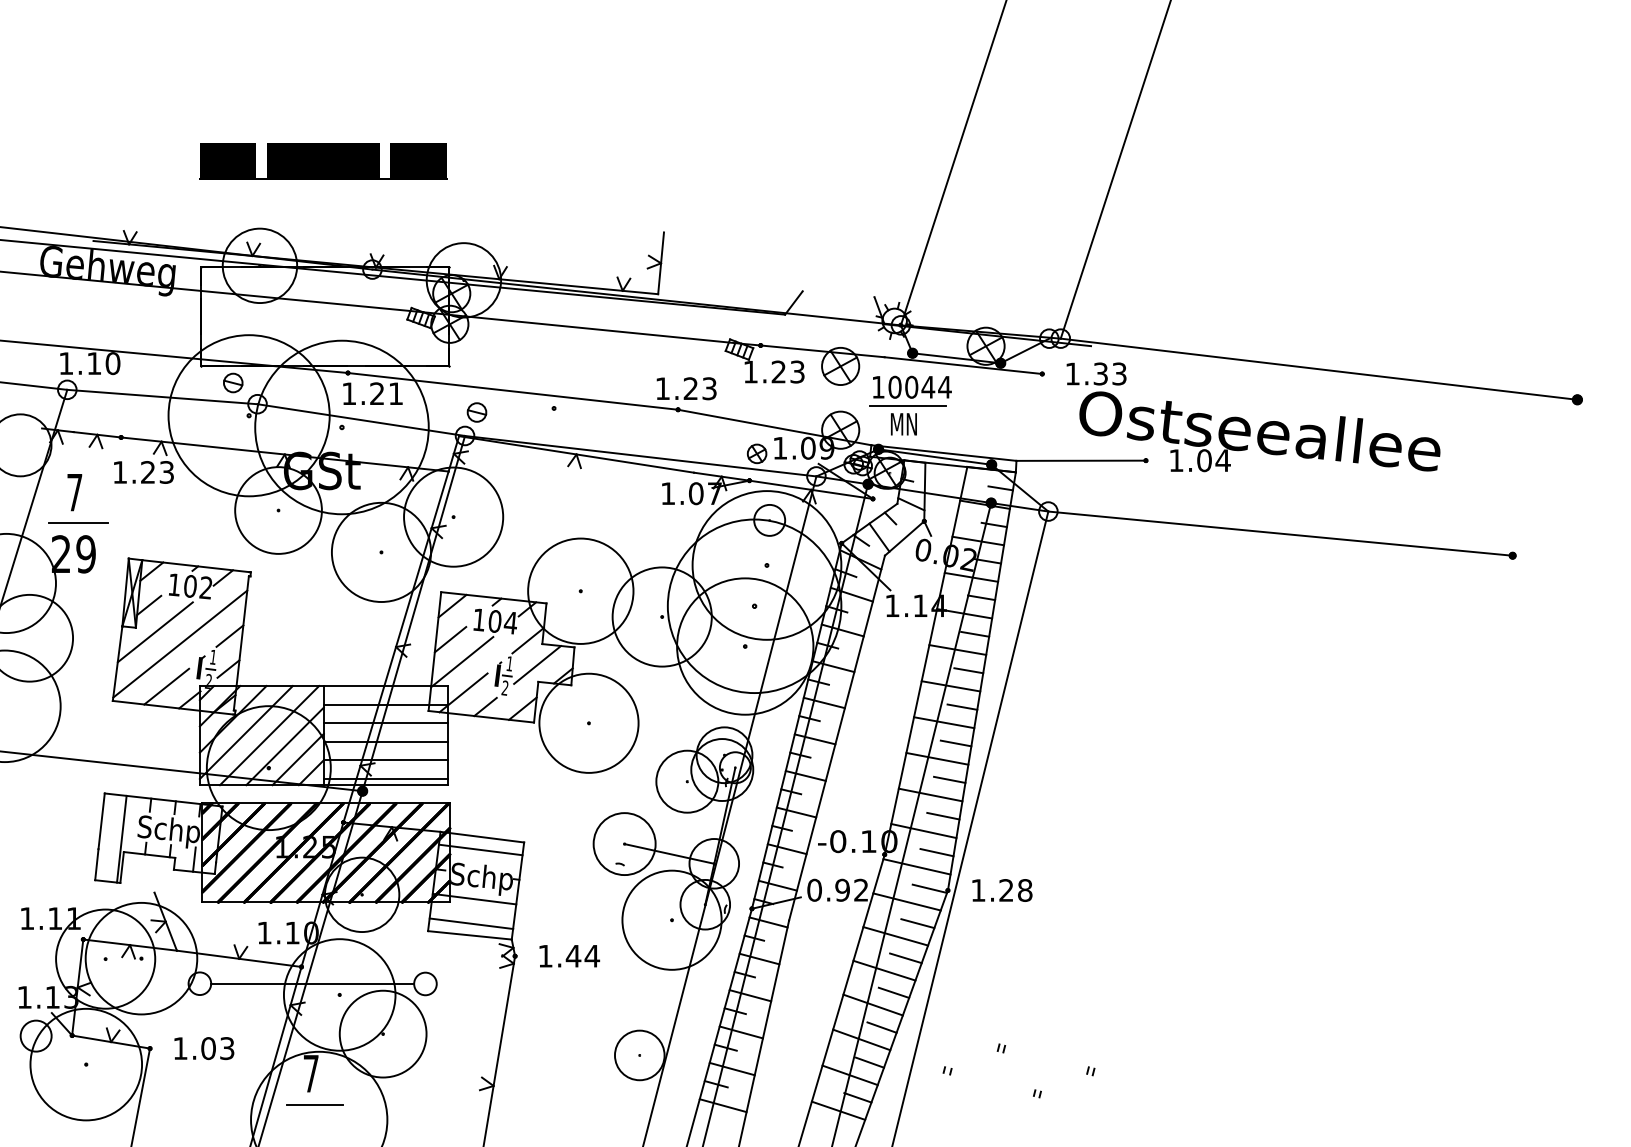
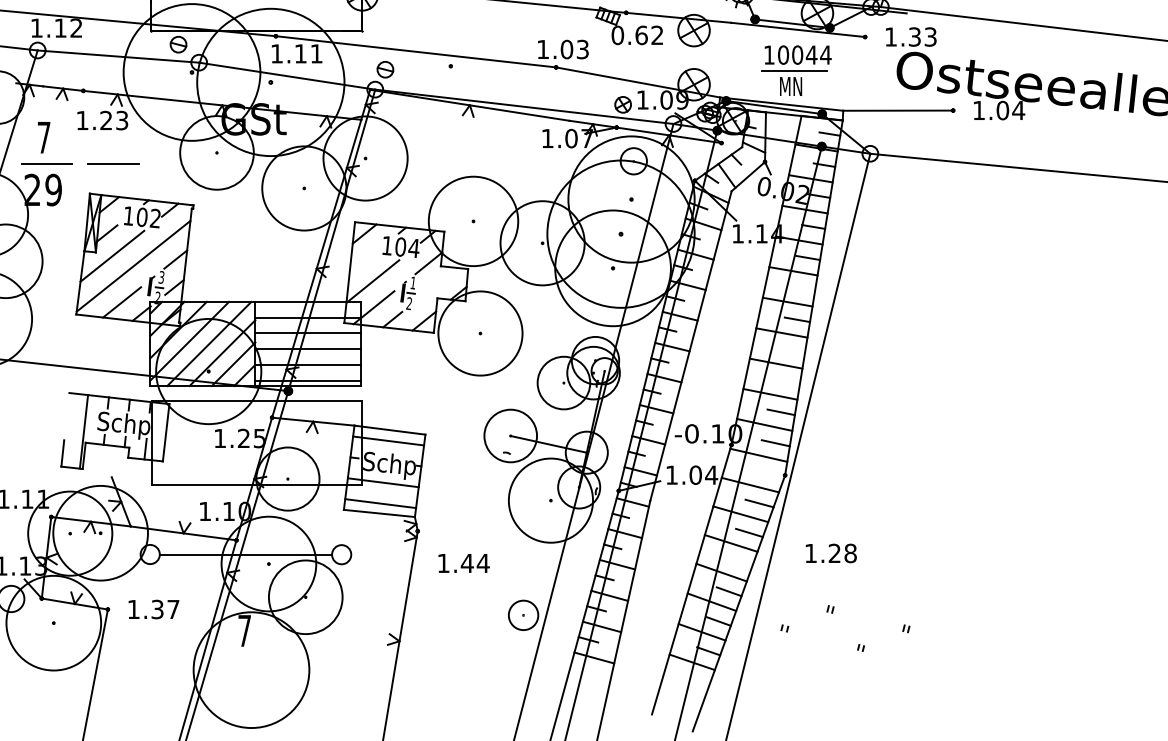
text: (112, 363) -> (76, 28), 1.10 -> 1.12
text: (773, 371) -> (637, 34), 1.23 -> 0.62
text: (690, 388) -> (566, 49), 1.23 -> 1.03
text: (376, 393) -> (300, 53), 1.21 -> 1.11
part: (910, 405) -> (796, 70), moved
line: (156, 522) -> (113, 163), added
line: (450, 639) -> (362, 262), removed
text: (212, 656) -> (160, 276), 1 -> 3
line: (537, 664) -> (436, 283), removed
line: (968, 670) -> (802, 288), removed
line: (955, 743) -> (791, 350), removed
line: (949, 779) -> (786, 381), removed
line: (101, 821) -> (66, 416), removed
hatch: (325, 851) -> (256, 442), removed
line: (929, 888) -> (769, 473), removed
text: (838, 889) -> (692, 474), 0.92 -> 1.04
text: (1002, 890) -> (831, 553), moved
text: (569, 956) -> (463, 563), moved
line: (893, 992) -> (738, 561), removed
text: (217, 1048) -> (165, 609), 1.03 -> 1.37
circle: (639, 1055) -> (523, 615), size x0.7
line: (314, 1104) -> (247, 657), removed

